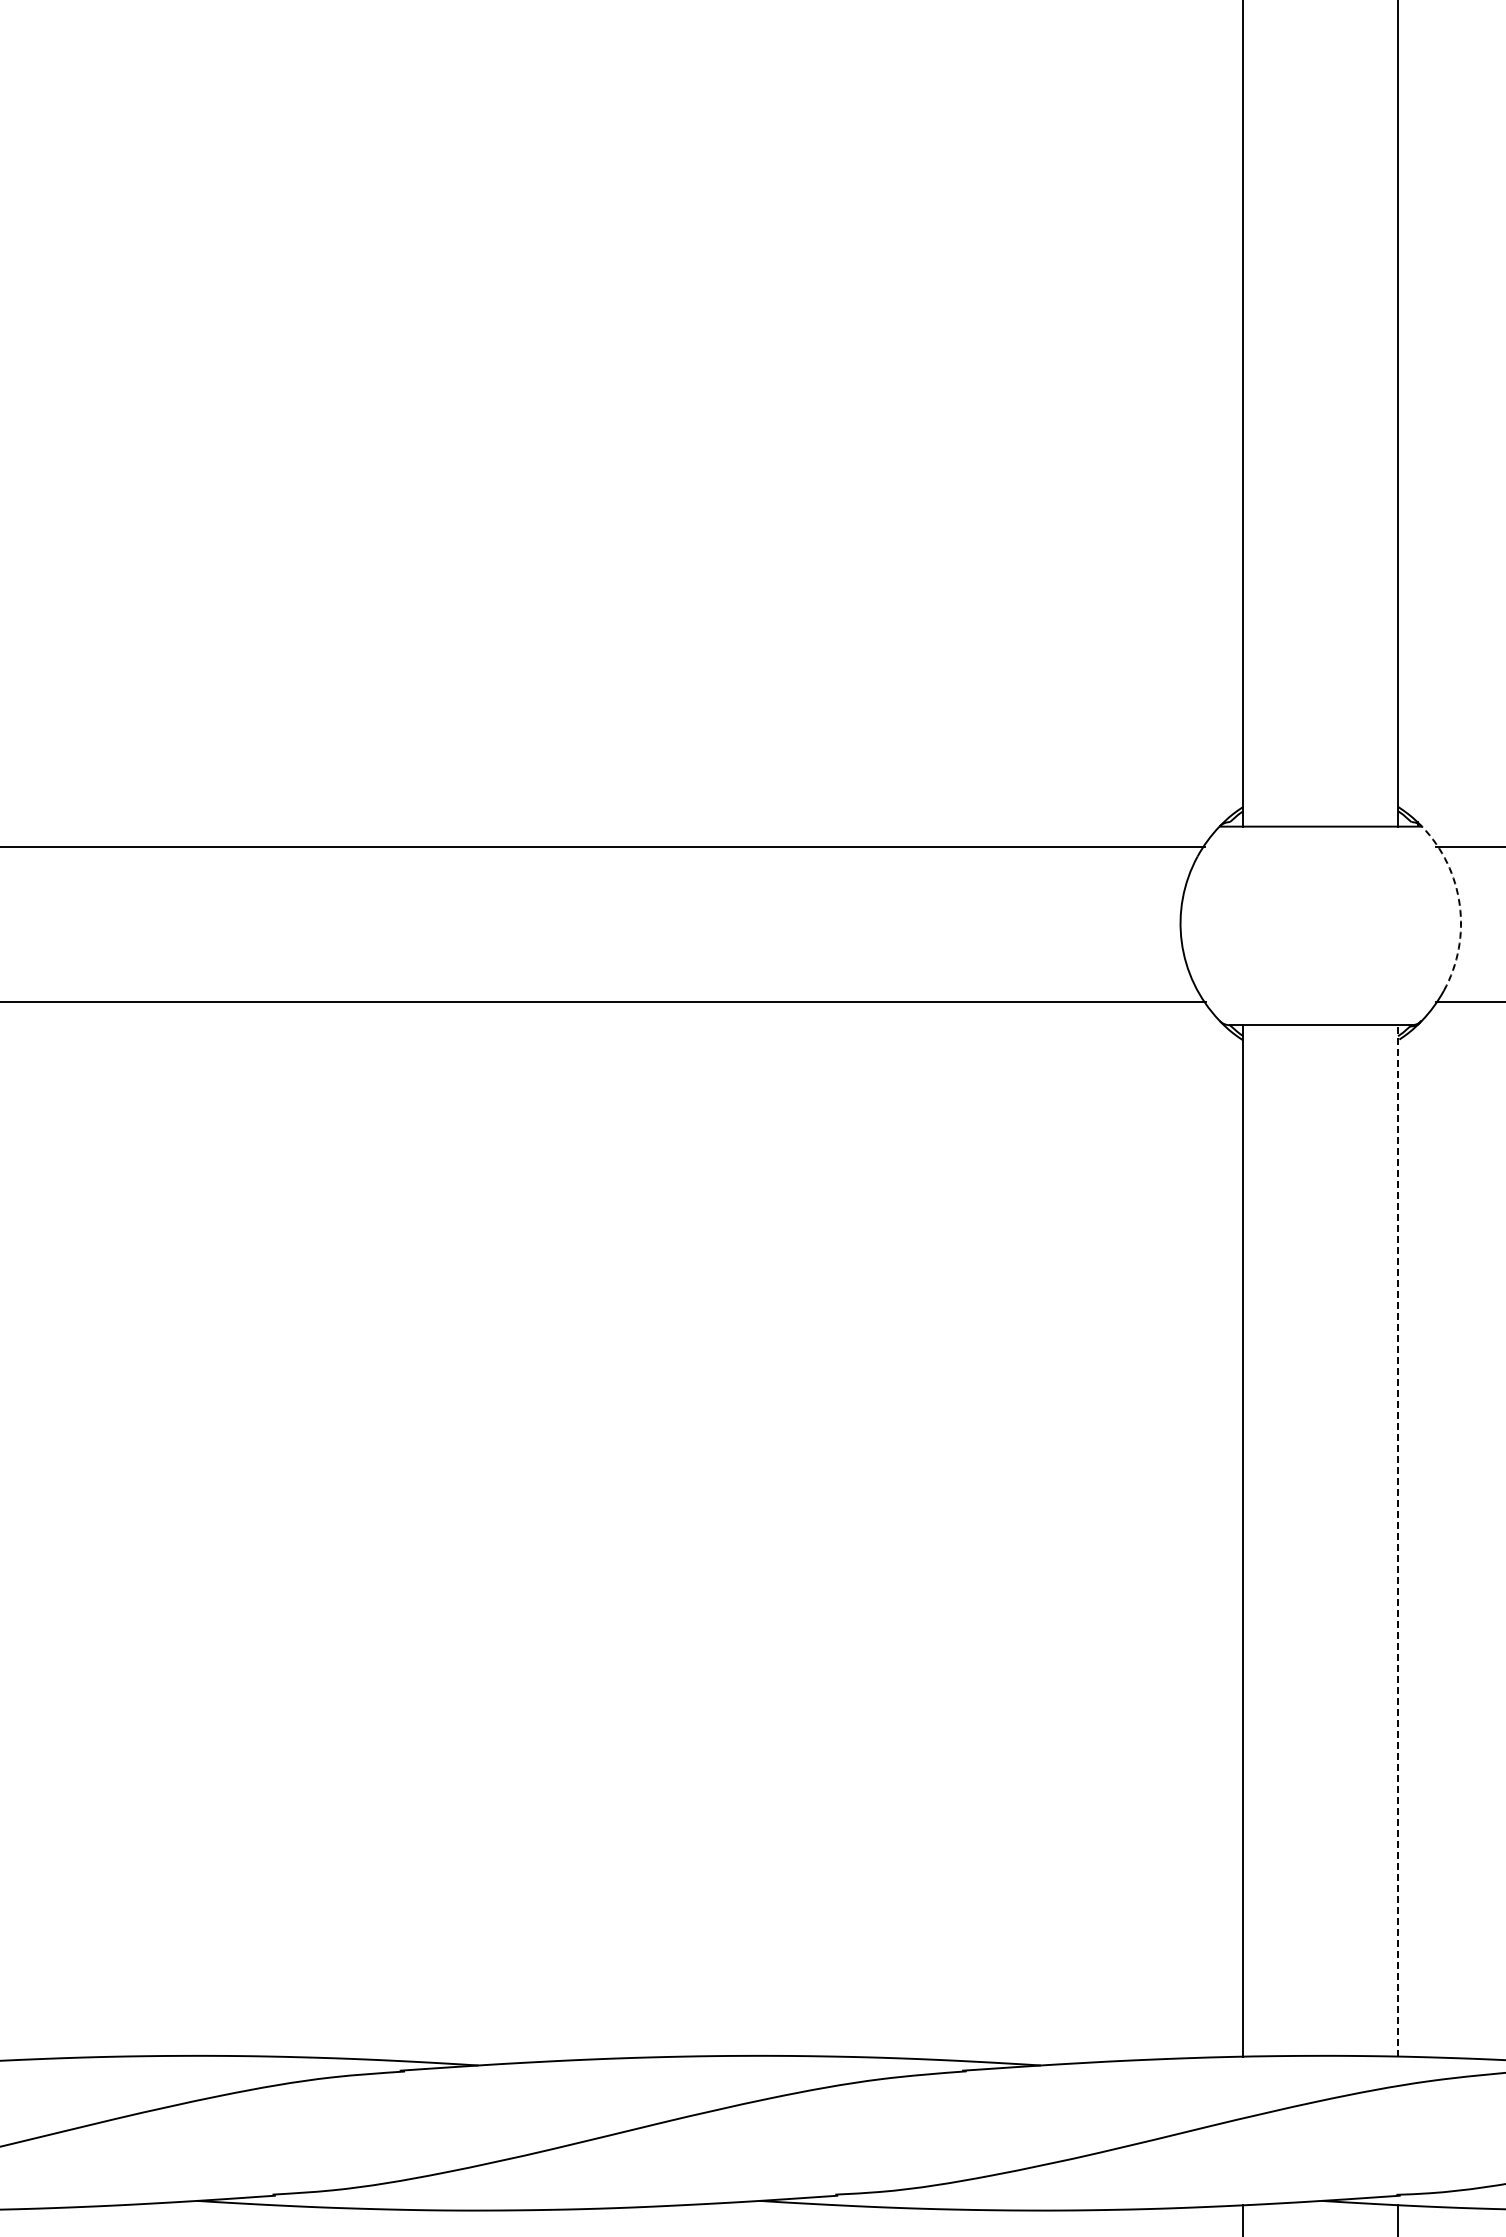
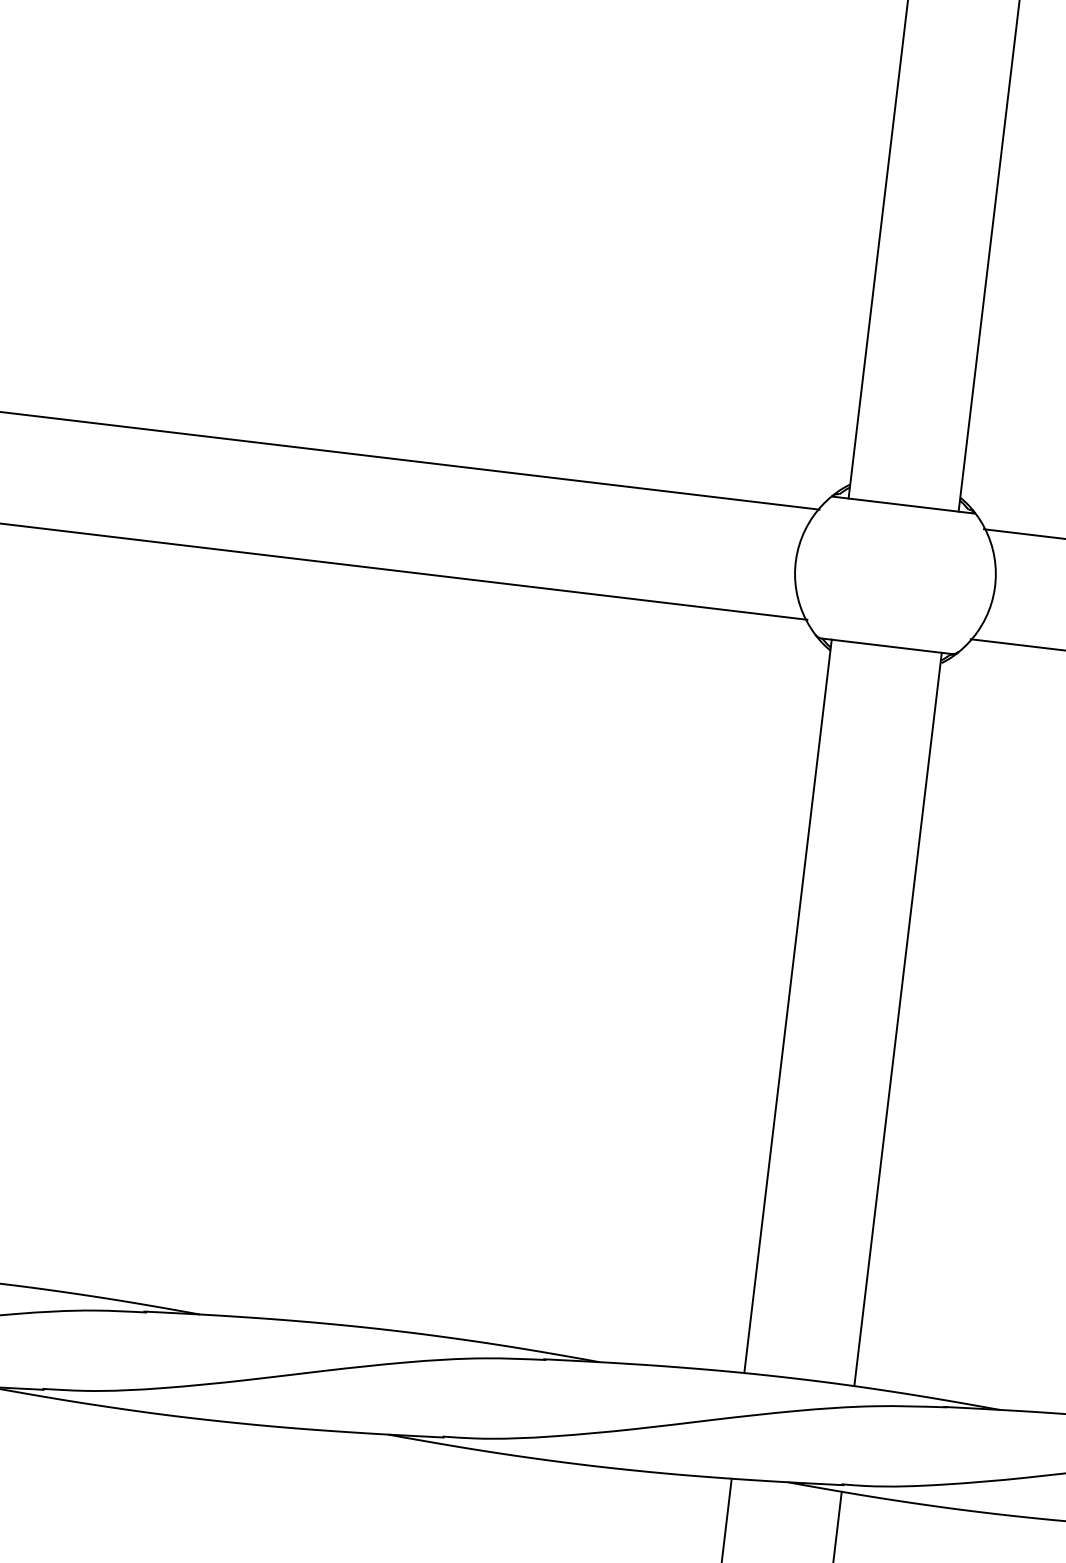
arc: (1459, 905) -> (995, 572), dashed -> solid
line: (1398, 1540) -> (898, 1019), dashed -> solid

